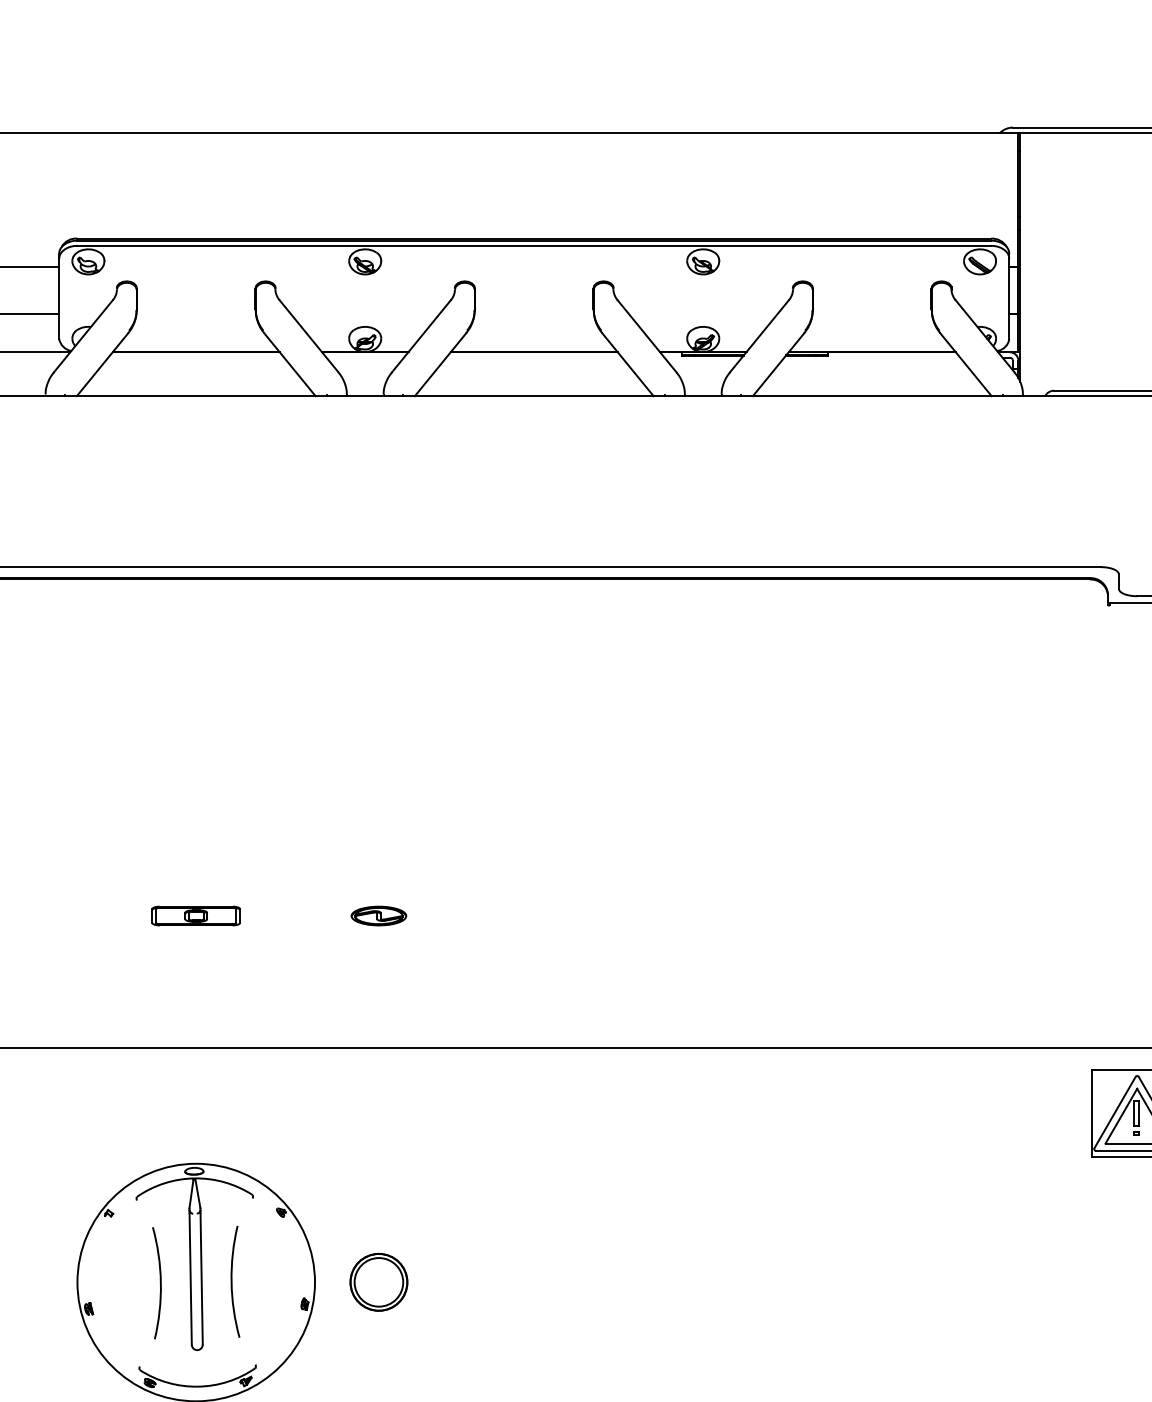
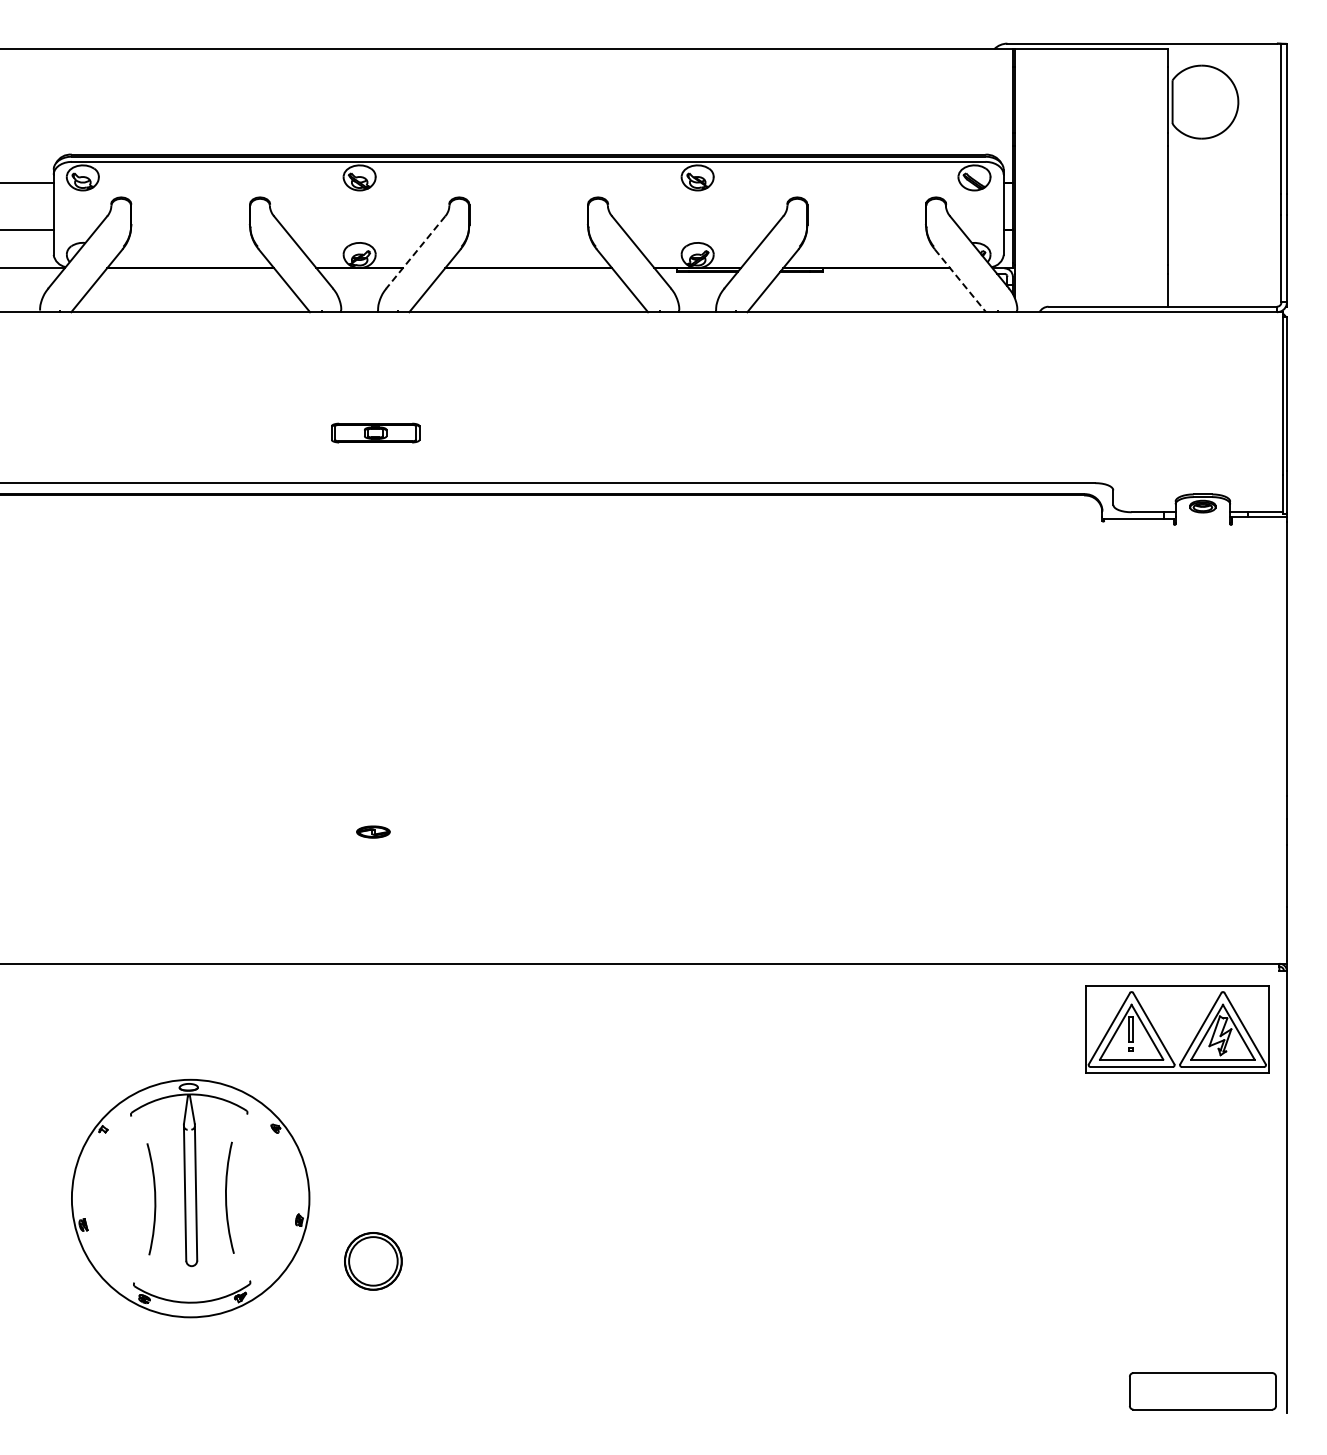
line: (421, 336) -> (415, 252), solid -> dashed
line: (966, 364) -> (960, 280), solid -> dashed
part: (196, 915) -> (375, 432), moved
part: (379, 915) -> (373, 831), size x0.6
part: (379, 1282) -> (373, 1261), moved

